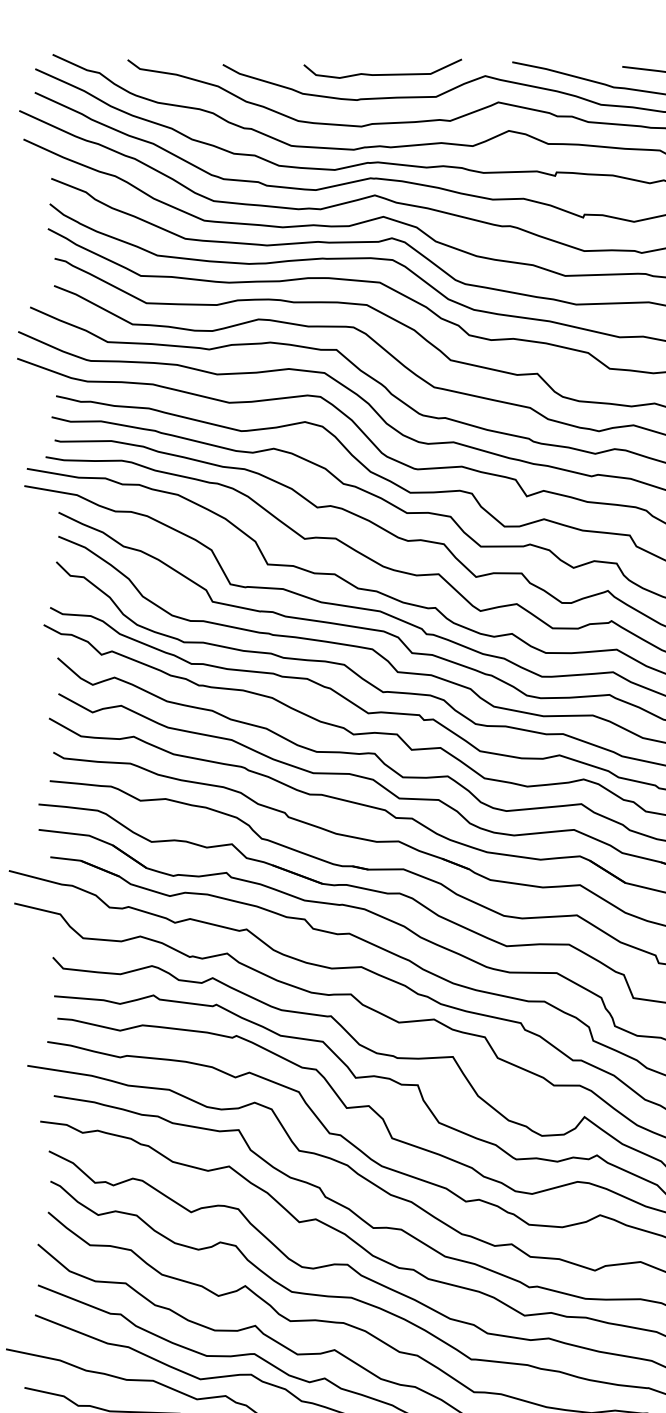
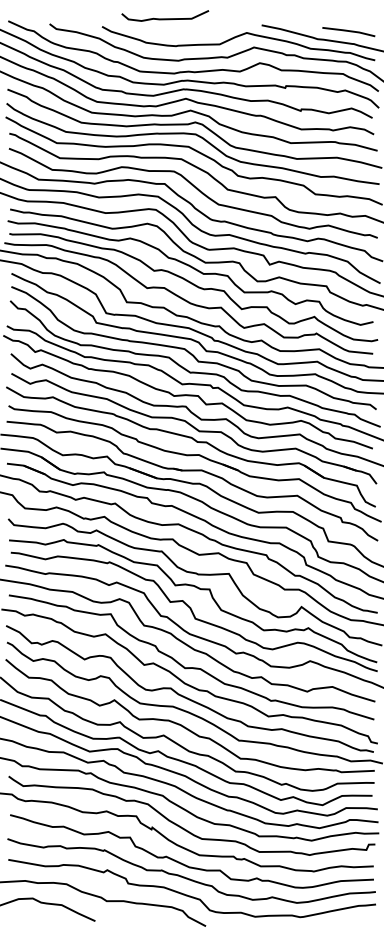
curve: (383, 73) -> (165, 18), moved

